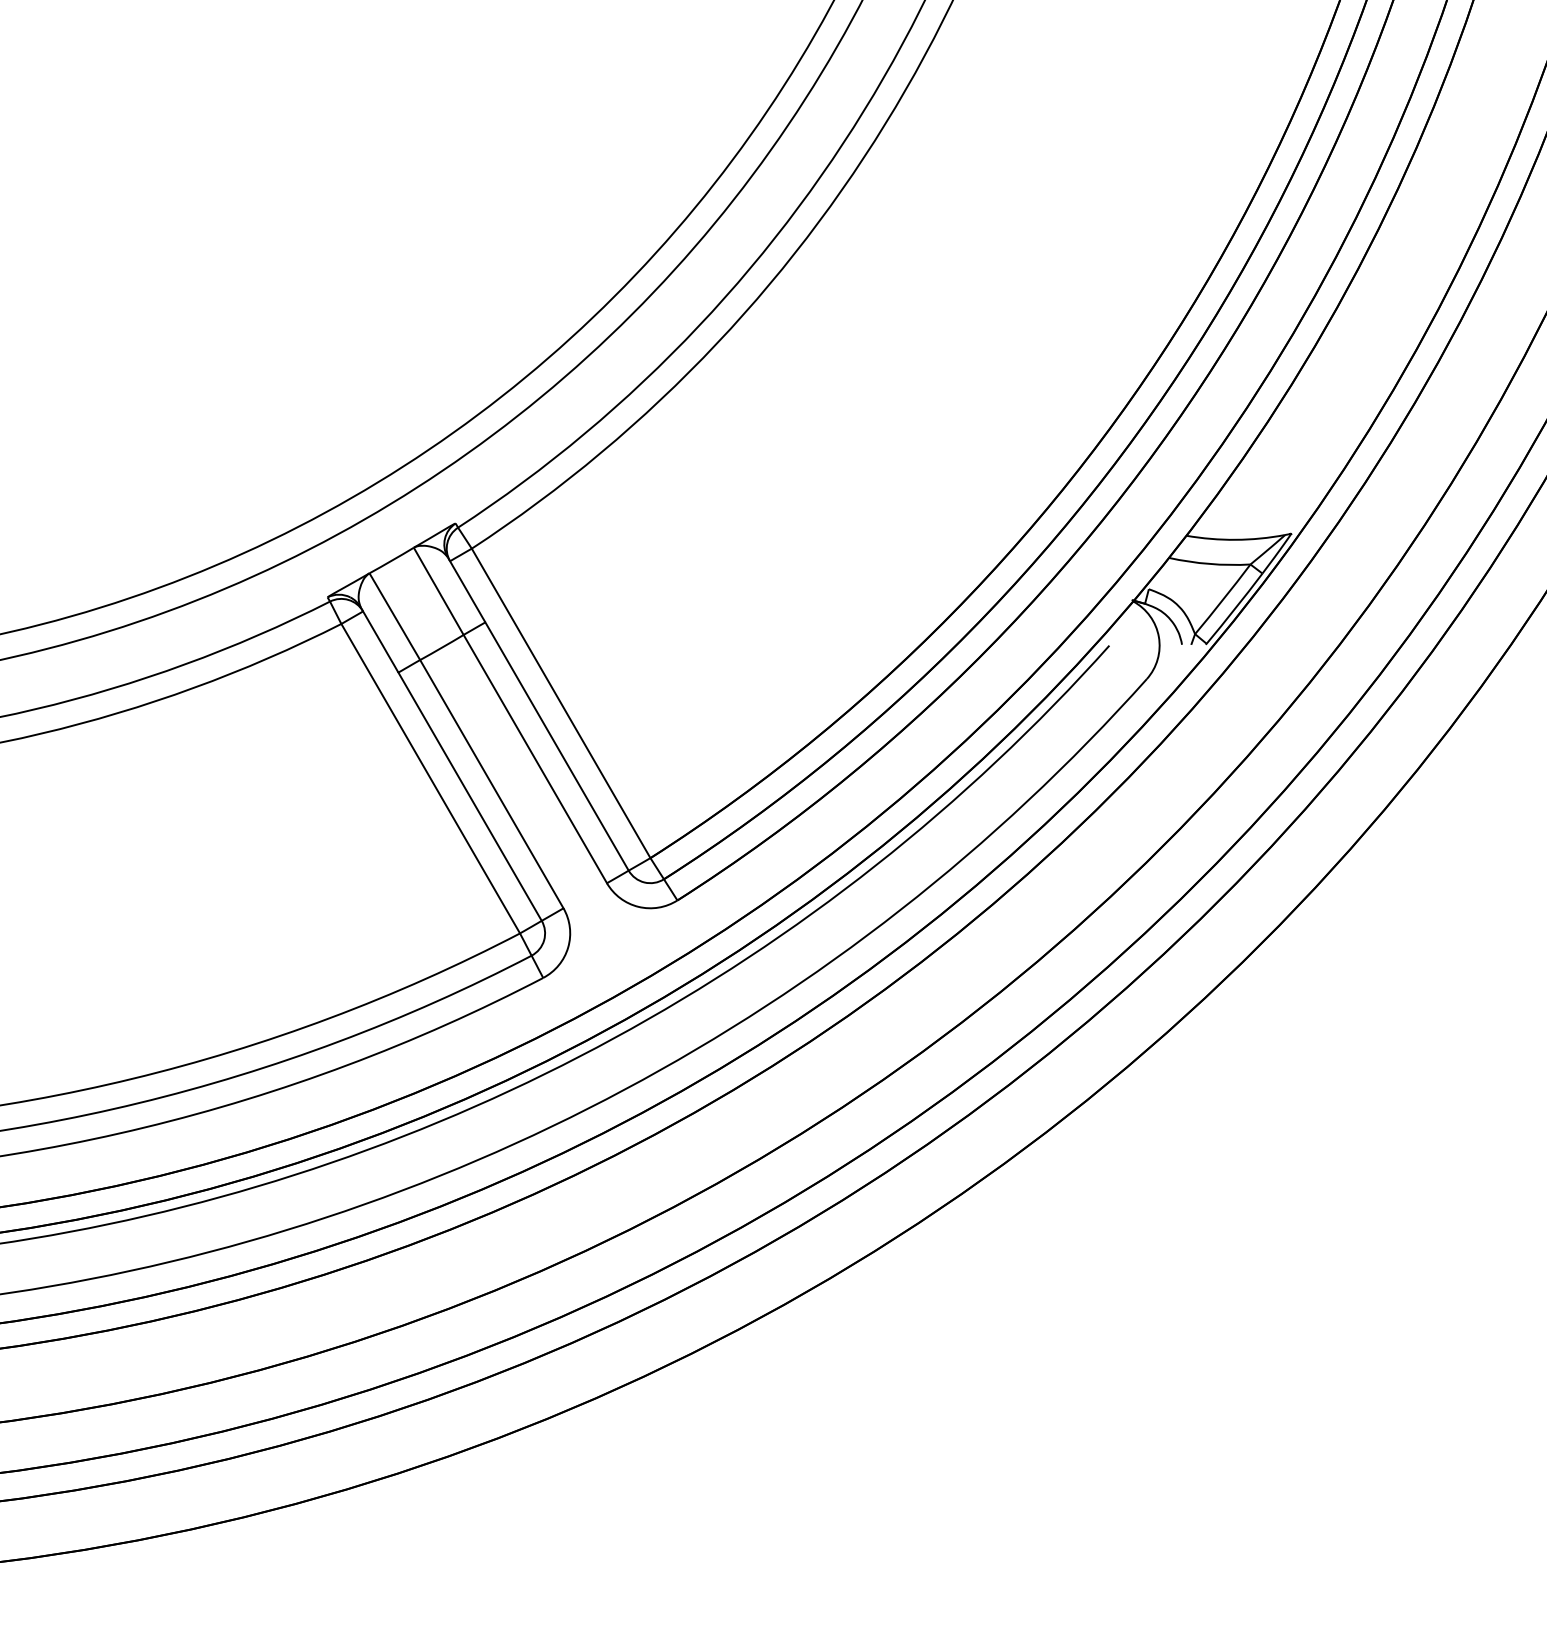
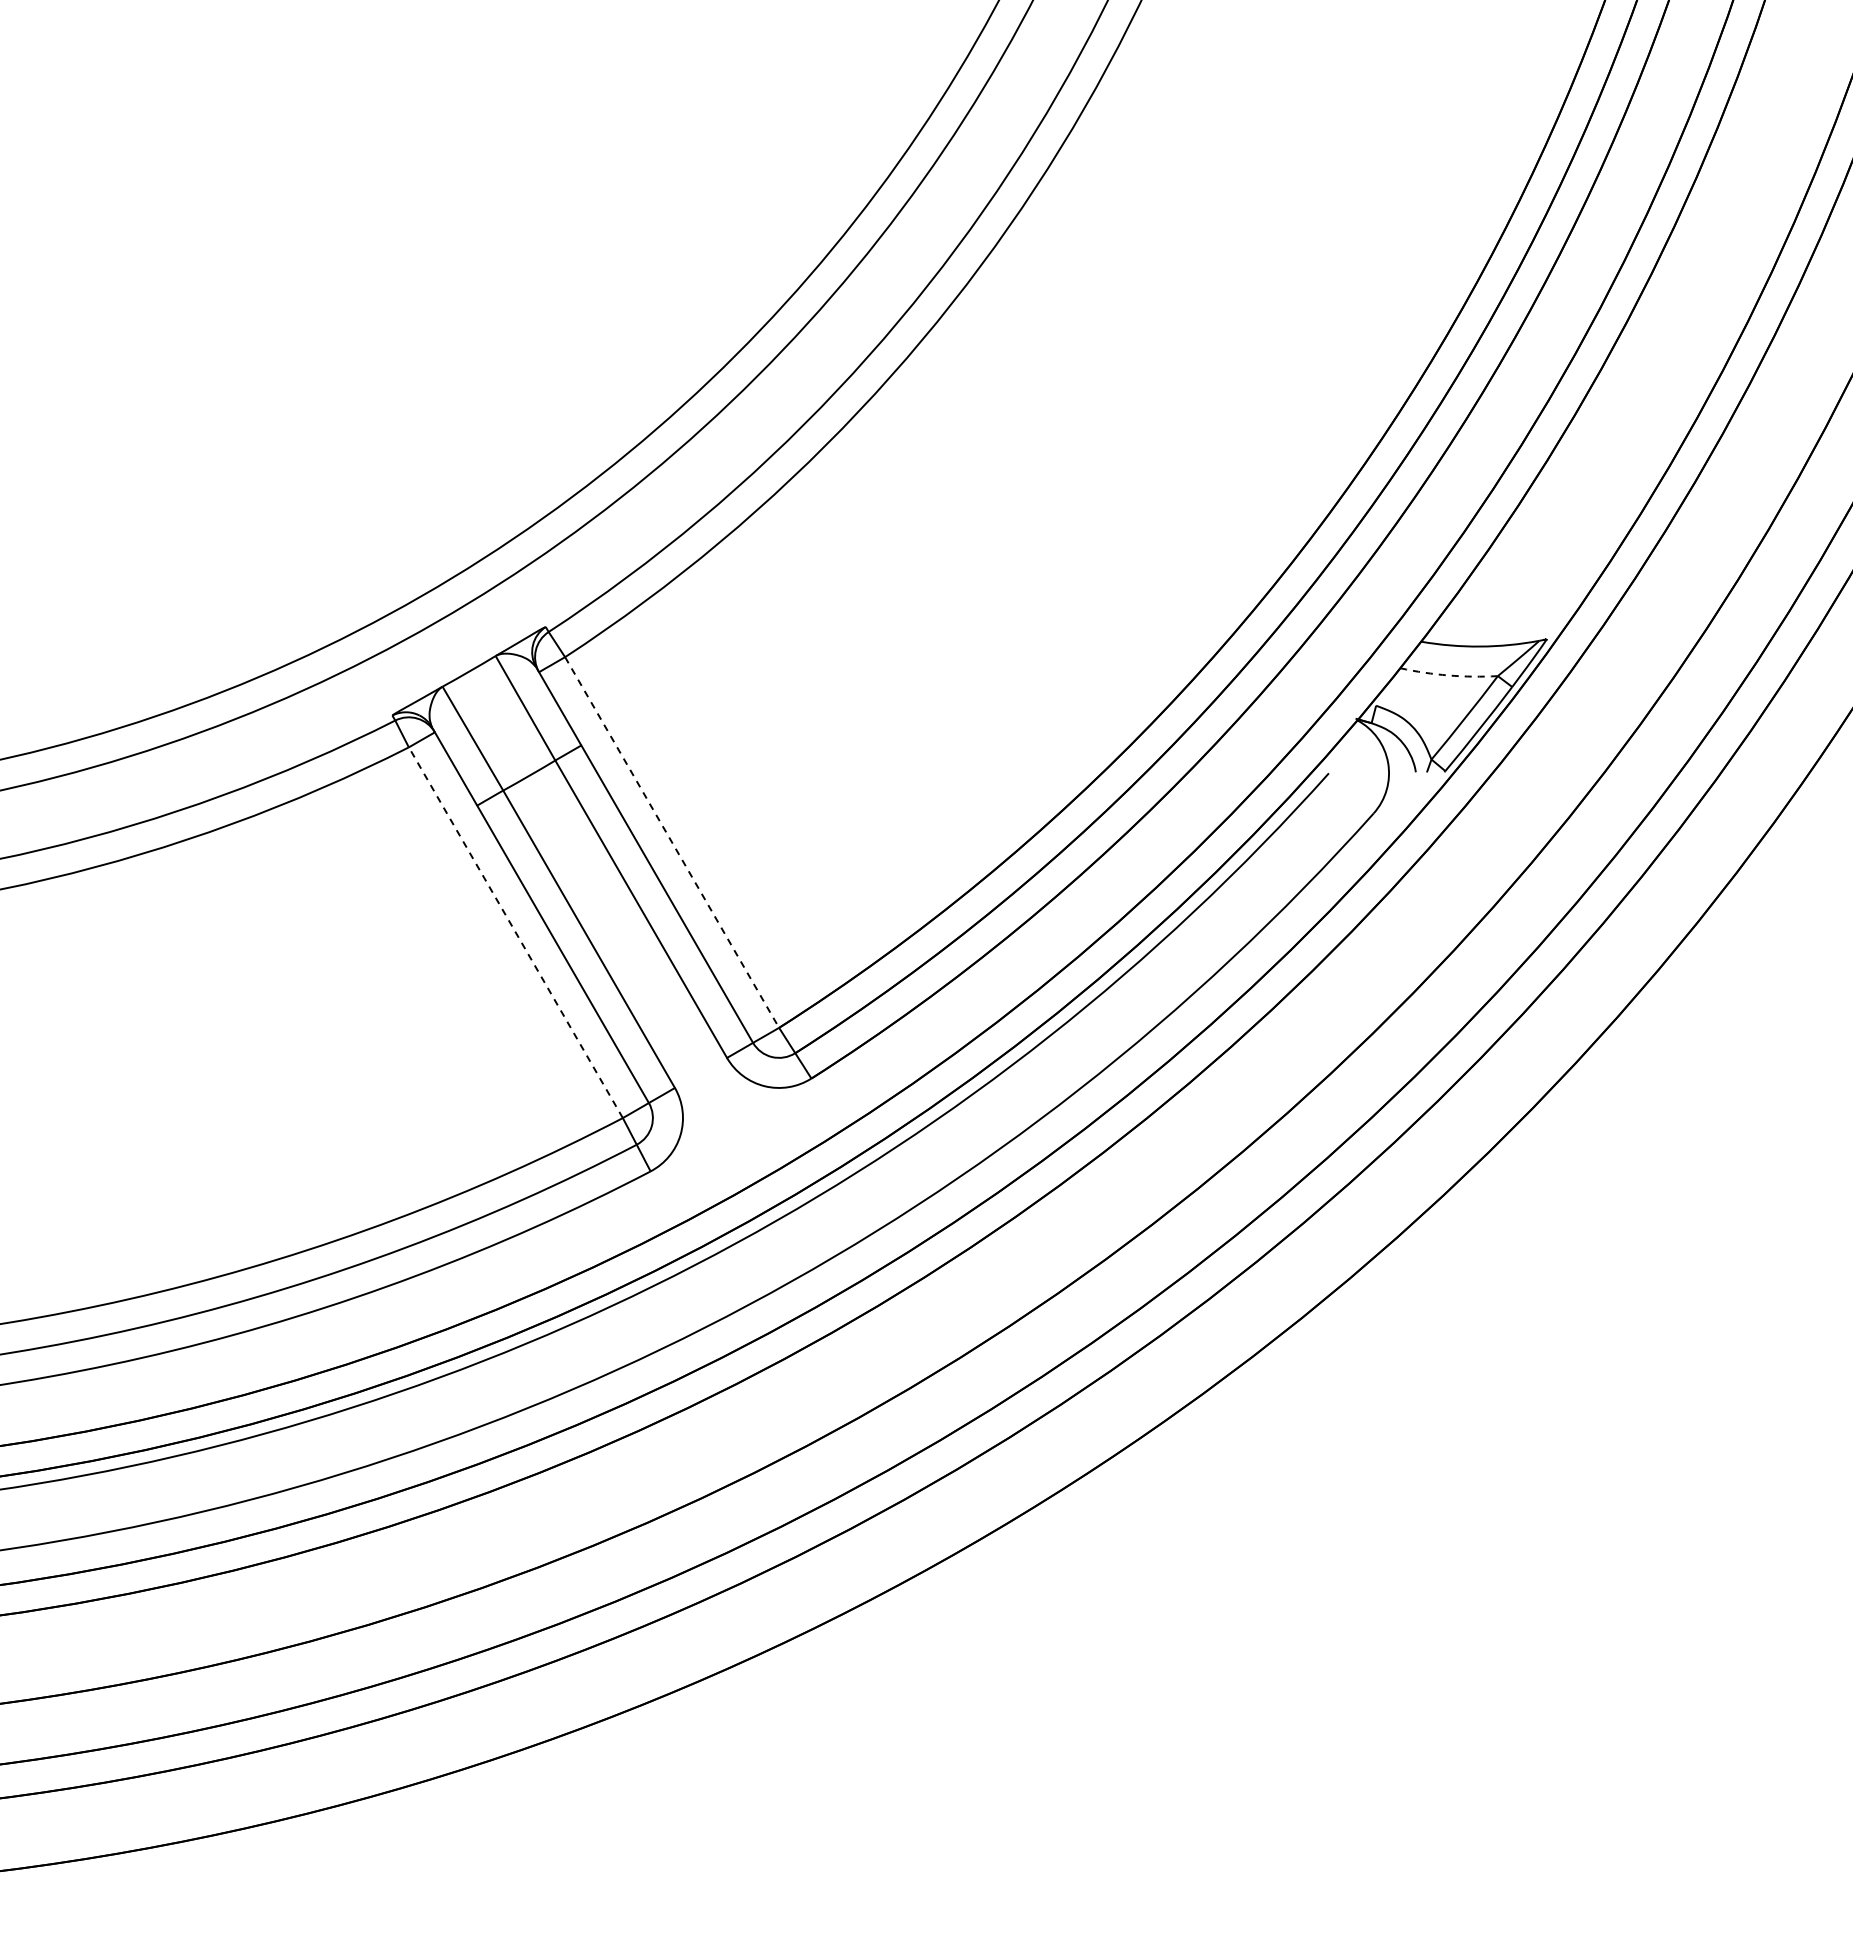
arc: (1209, 563) -> (1448, 675), solid -> dashed
line: (561, 703) -> (672, 842), solid -> dashed
line: (430, 778) -> (515, 932), solid -> dashed

